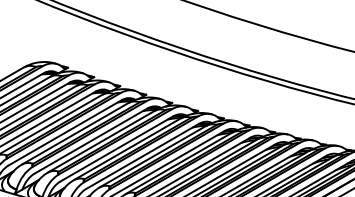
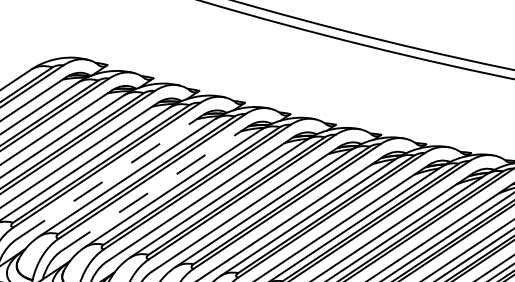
line: (65, 132) -> (110, 176), solid -> dashed
line: (91, 140) -> (155, 187), solid -> dashed

